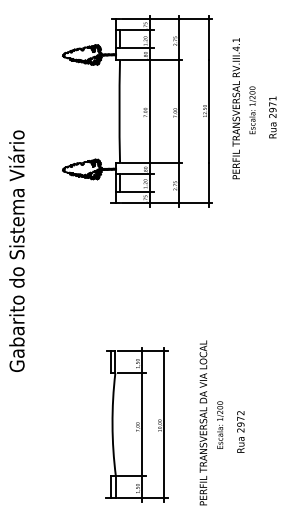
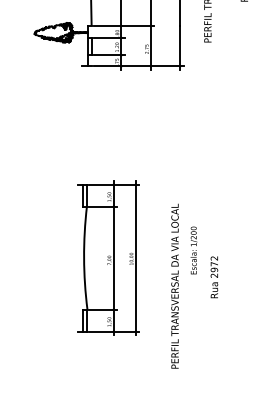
part: (136, 424) -> (108, 257), moved
text: (220, 424) -> (194, 249), moved
text: (240, 431) -> (214, 276), moved

